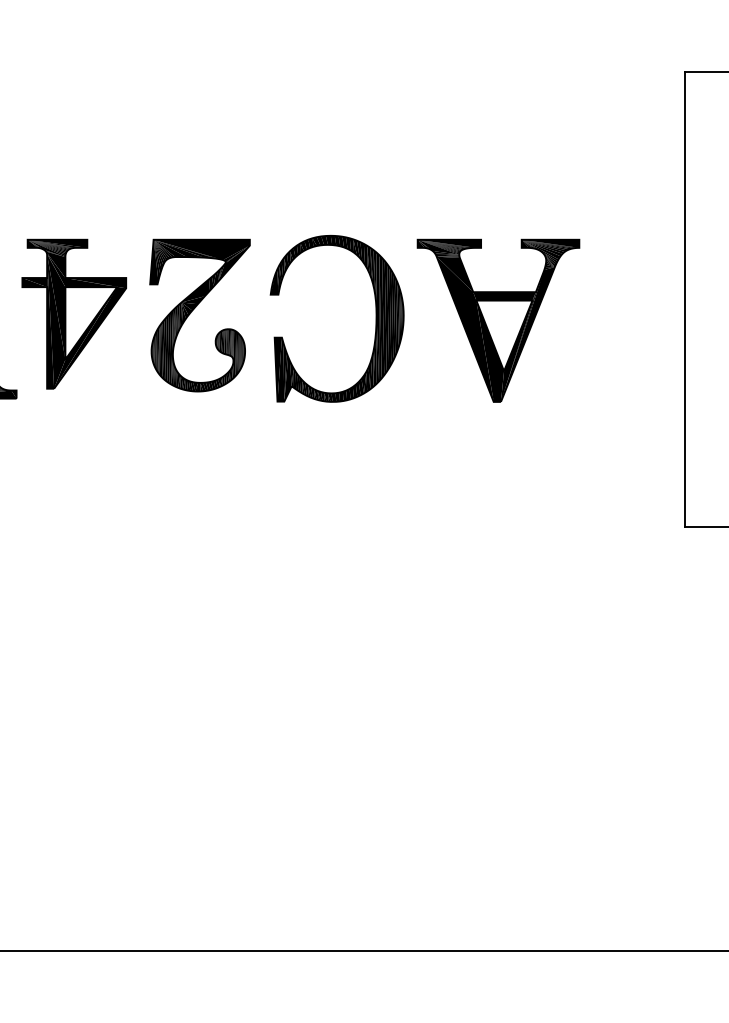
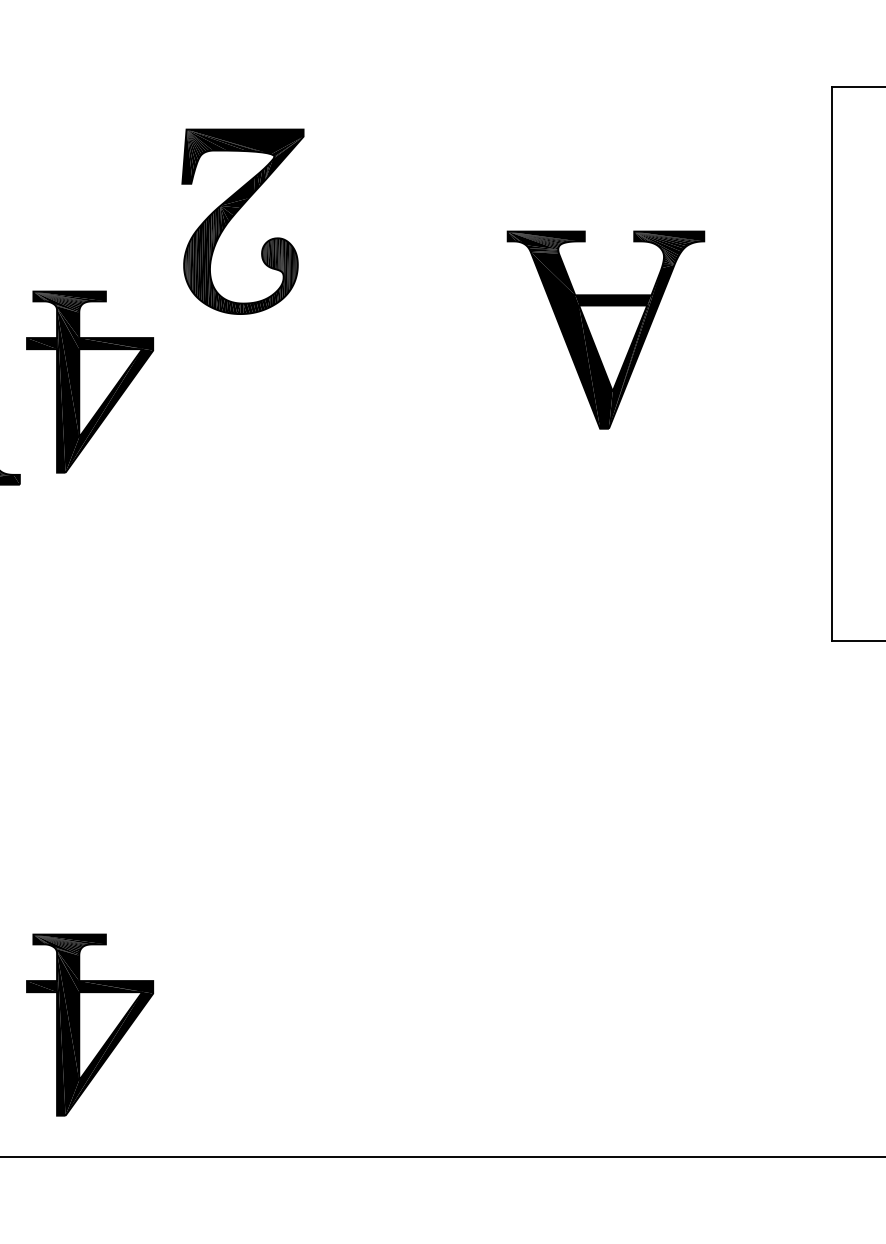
part: (193, 311) -> (234, 216), moved
part: (375, 318) -> (456, 387), removed
part: (498, 320) -> (605, 329), moved
part: (74, 842) -> (90, 1024), added

